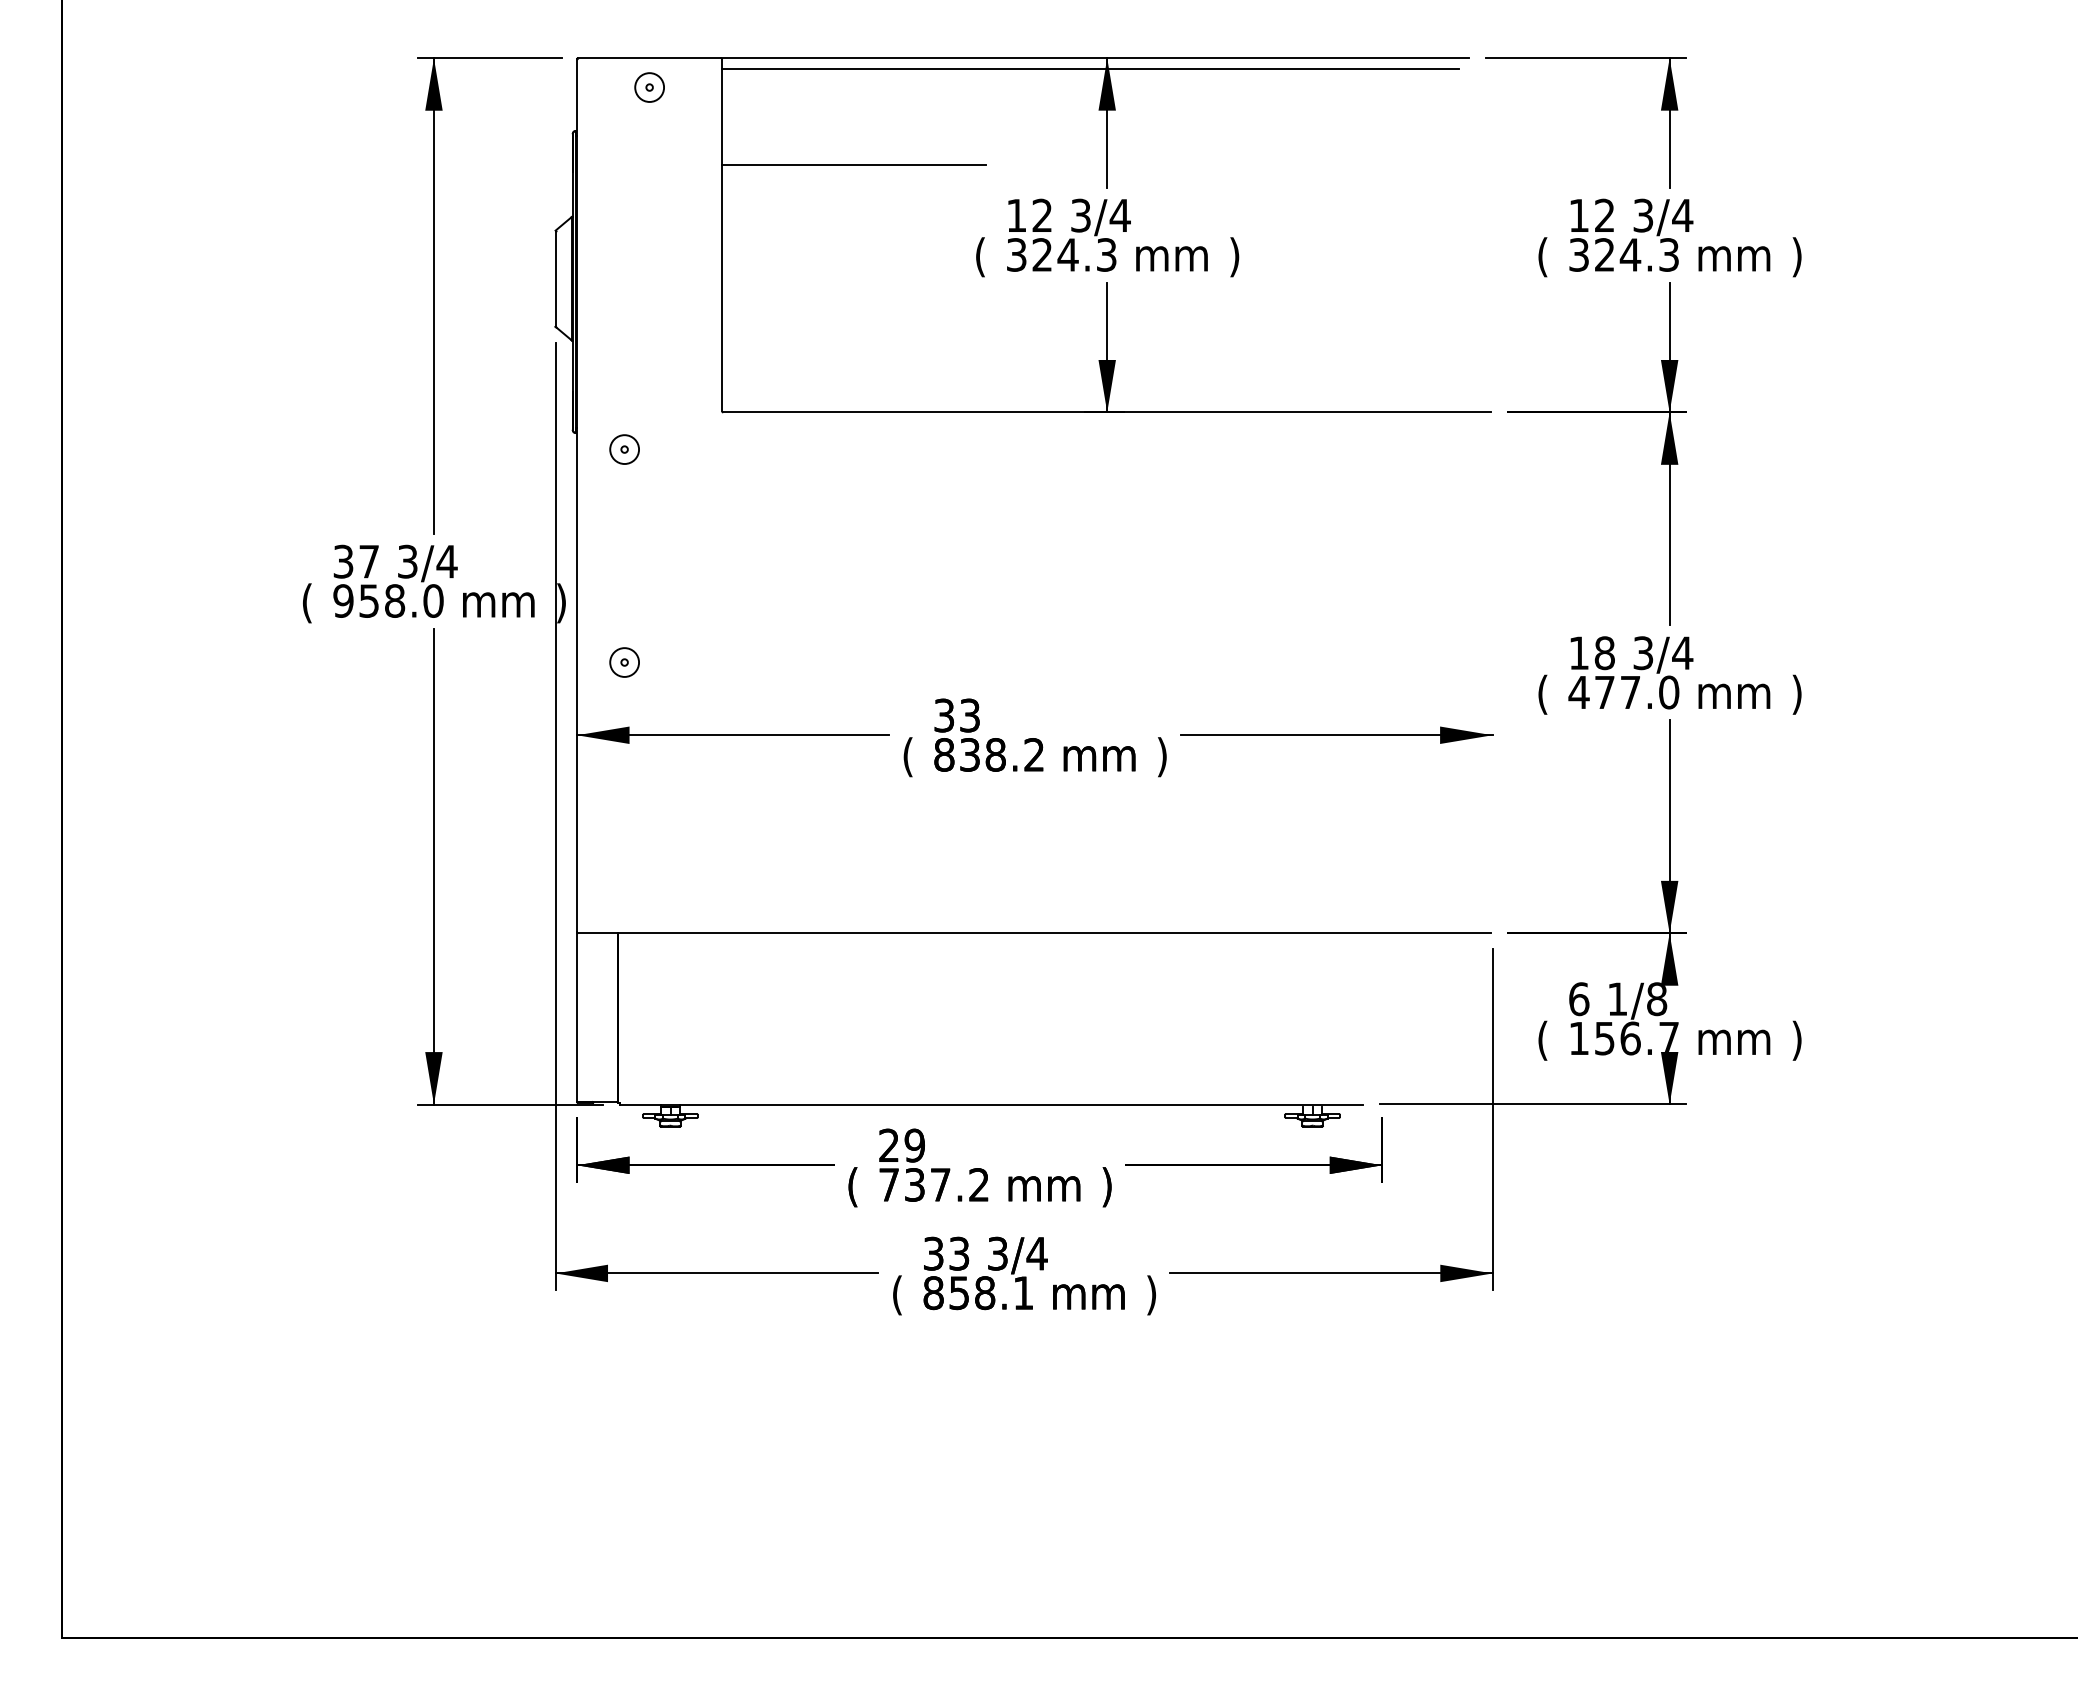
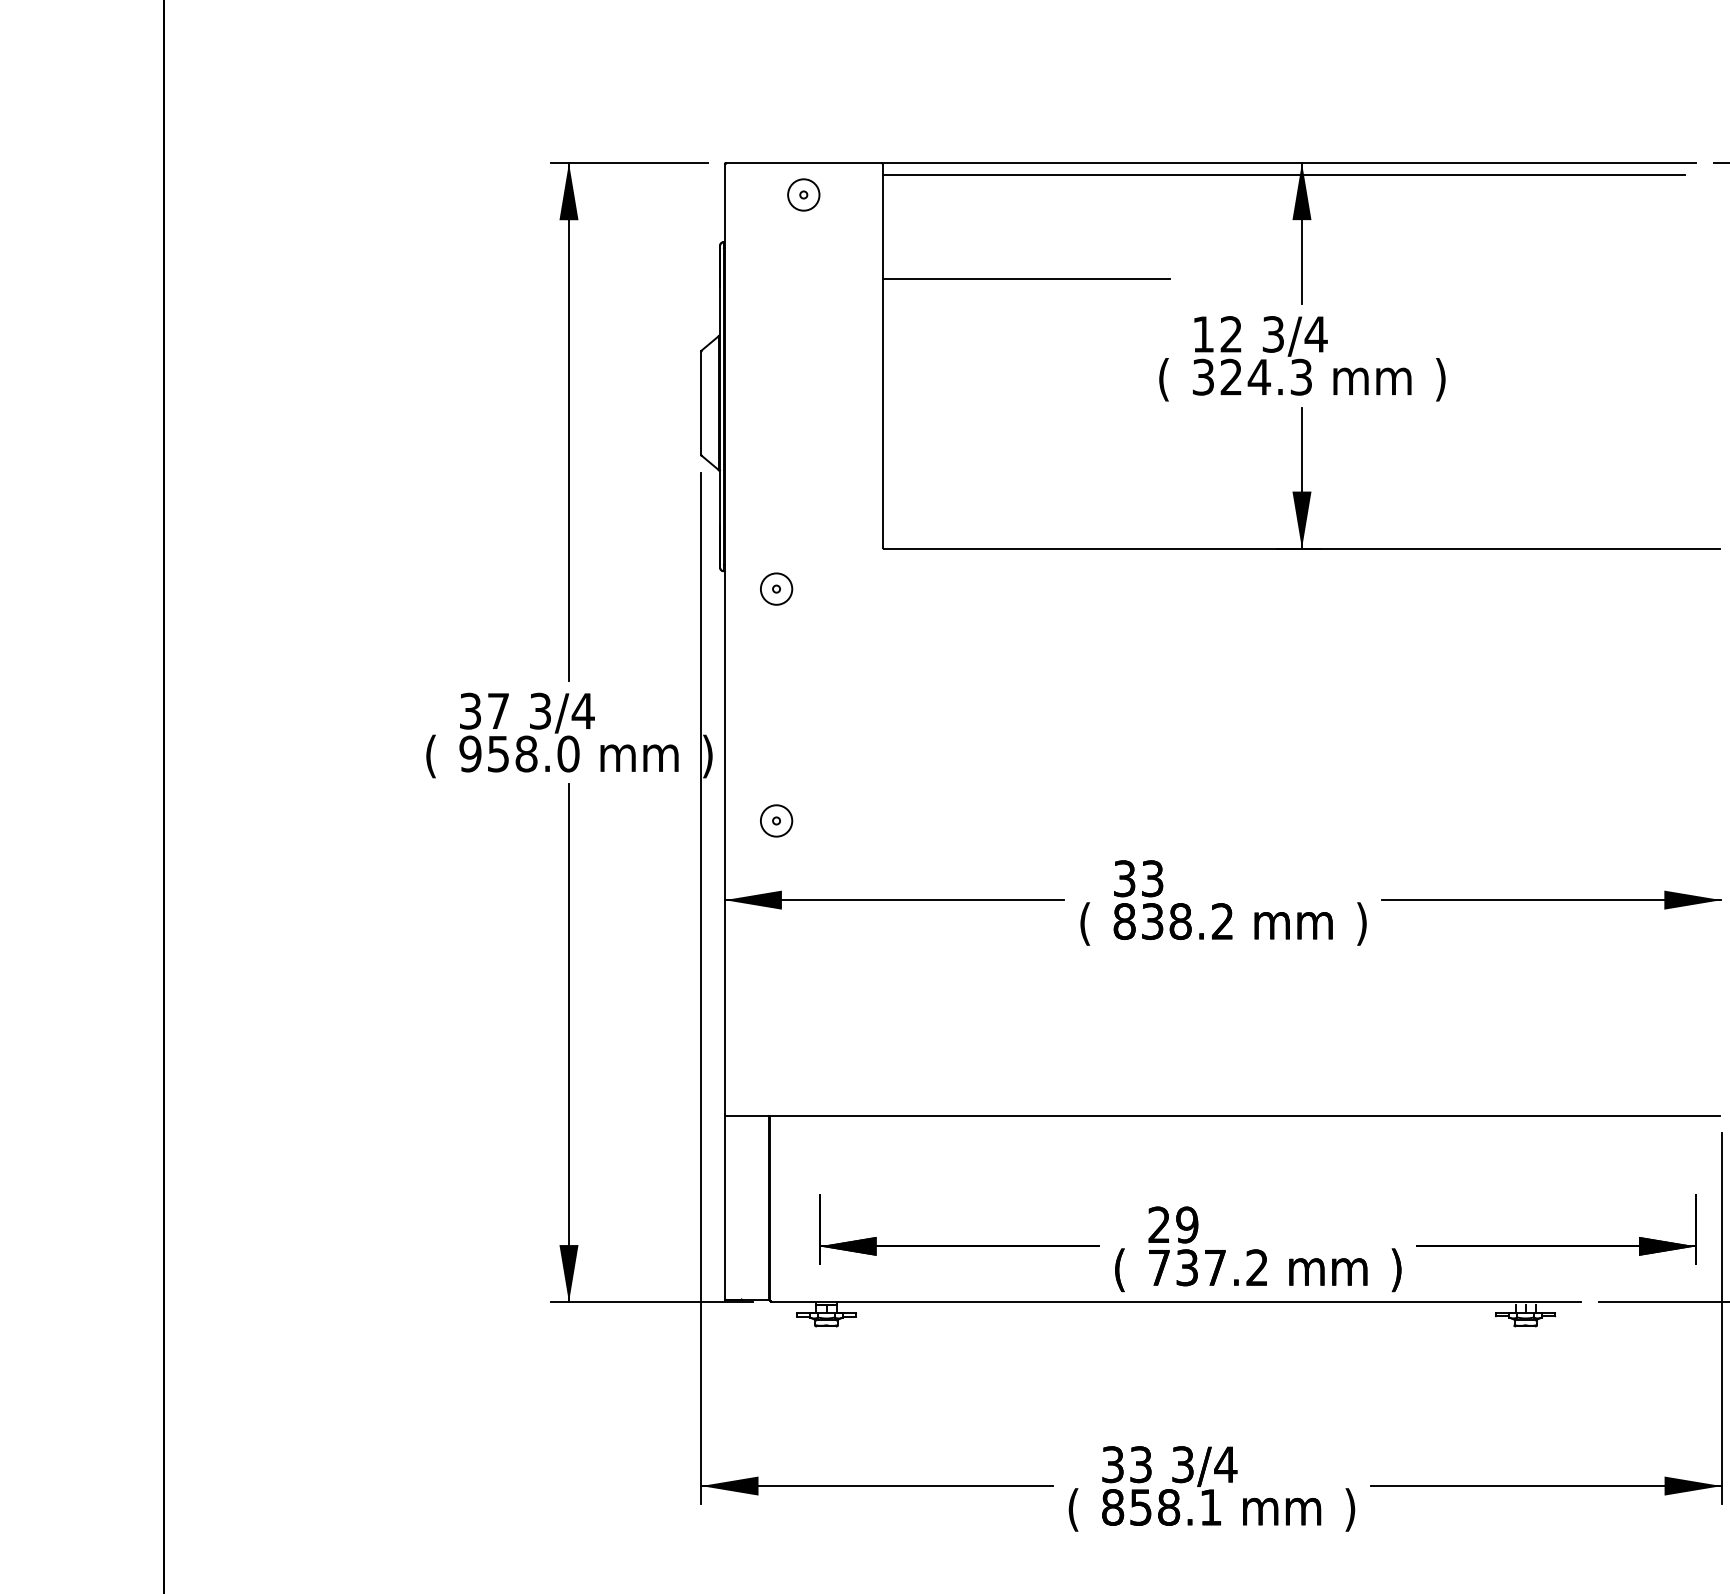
part: (979, 1162) -> (1257, 1243), moved

